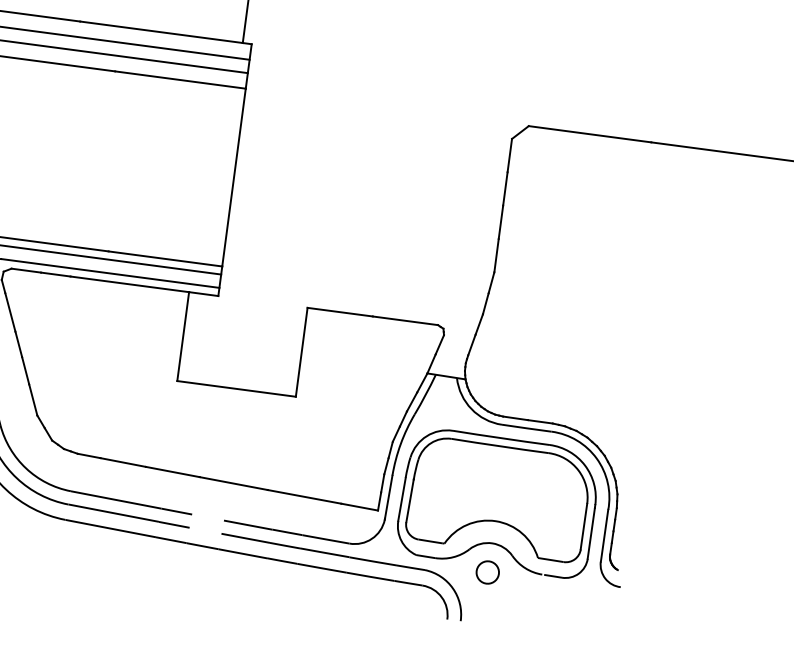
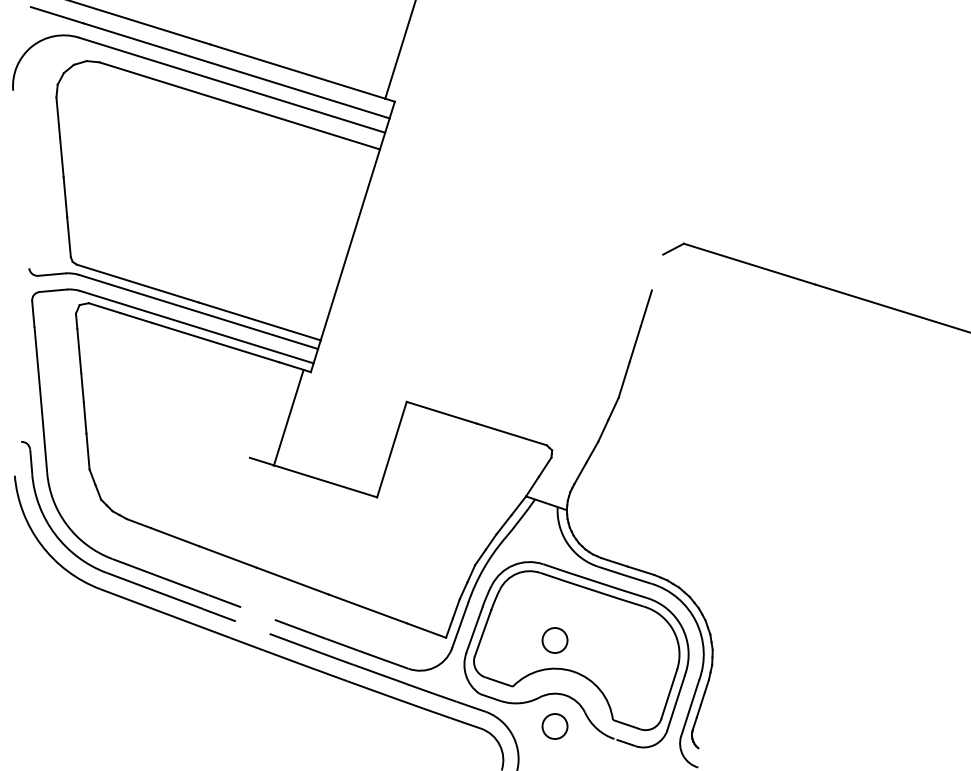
line: (509, 155) -> (657, 272), removed
line: (182, 336) -> (288, 417), moved
circle: (474, 496) -> (554, 640), added

